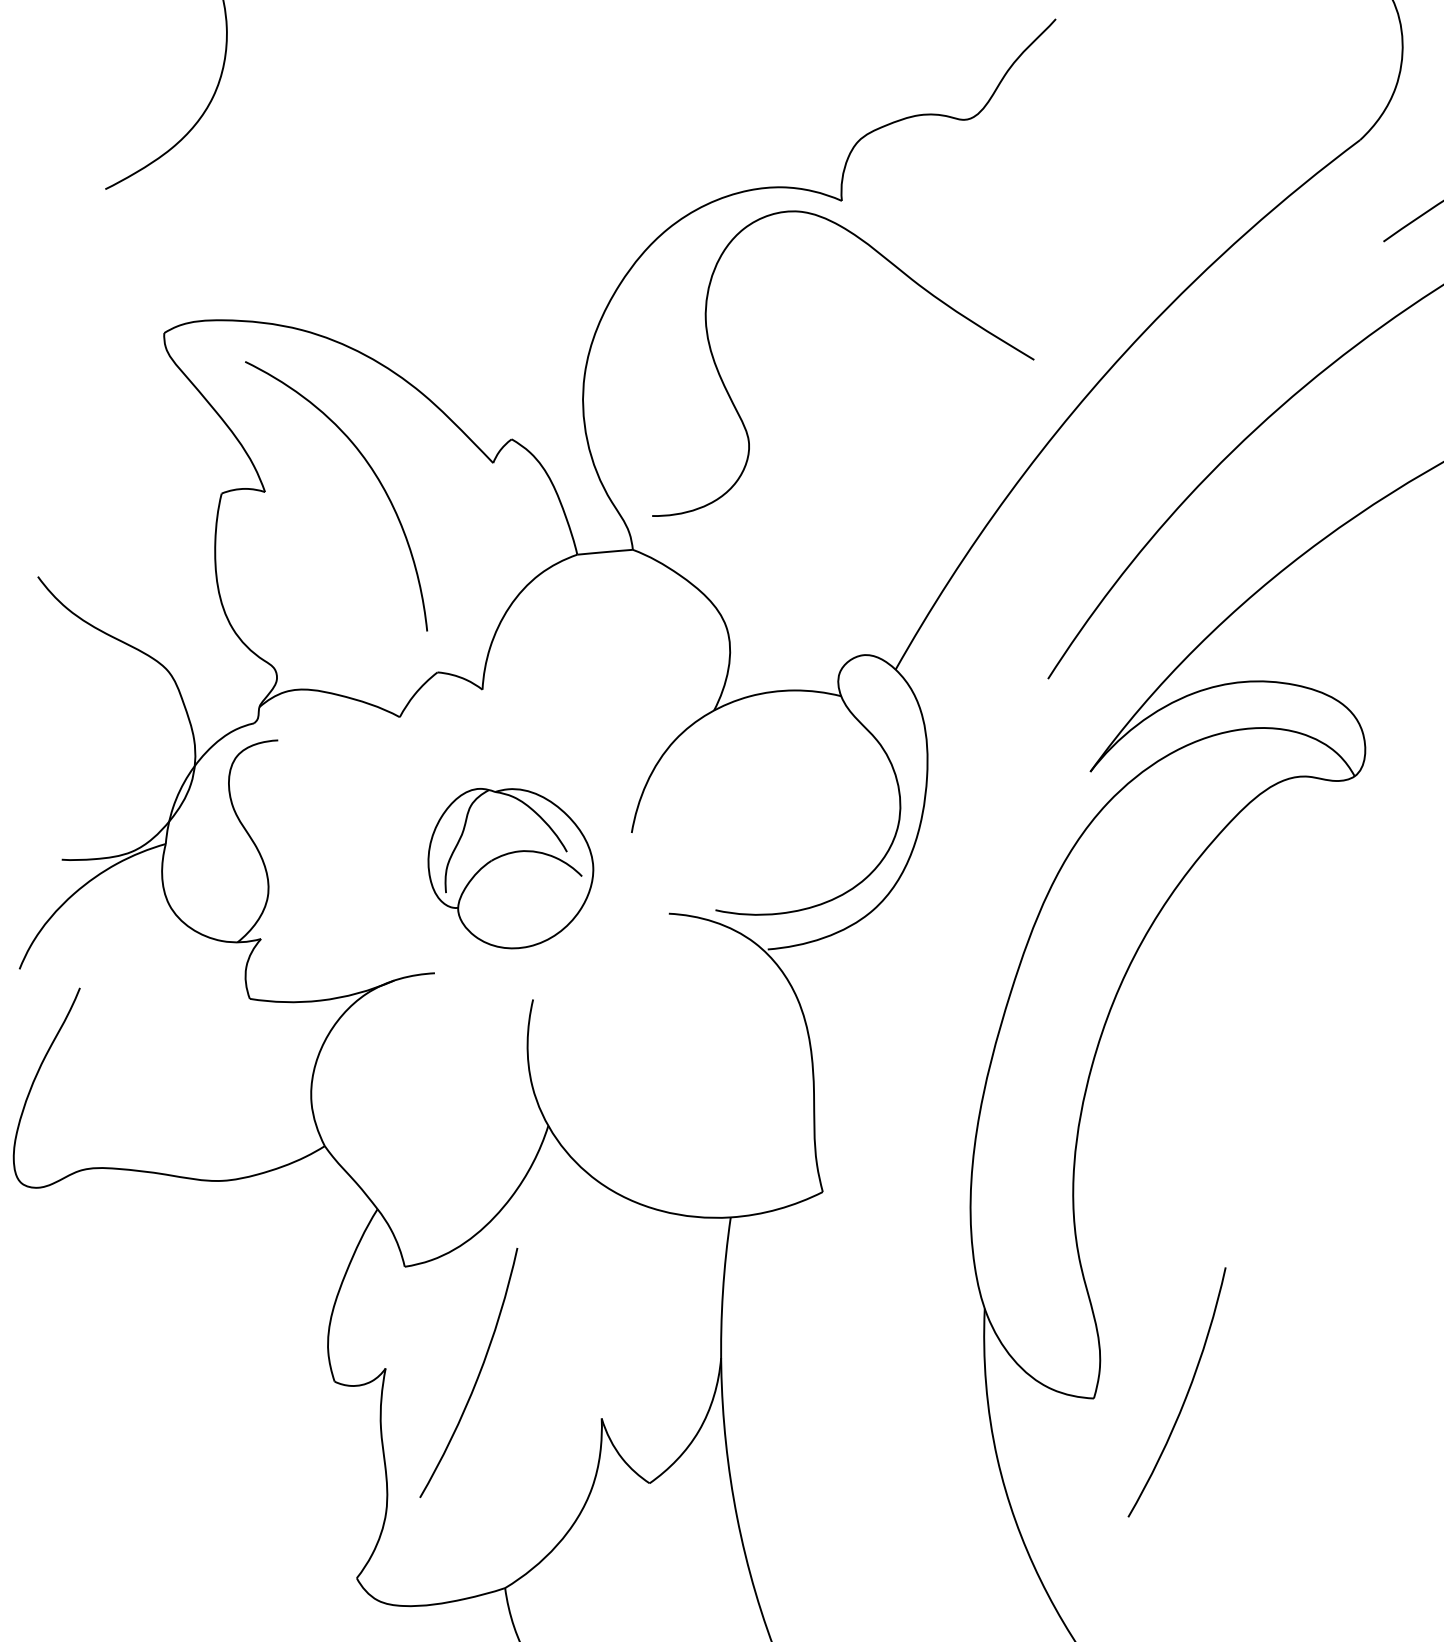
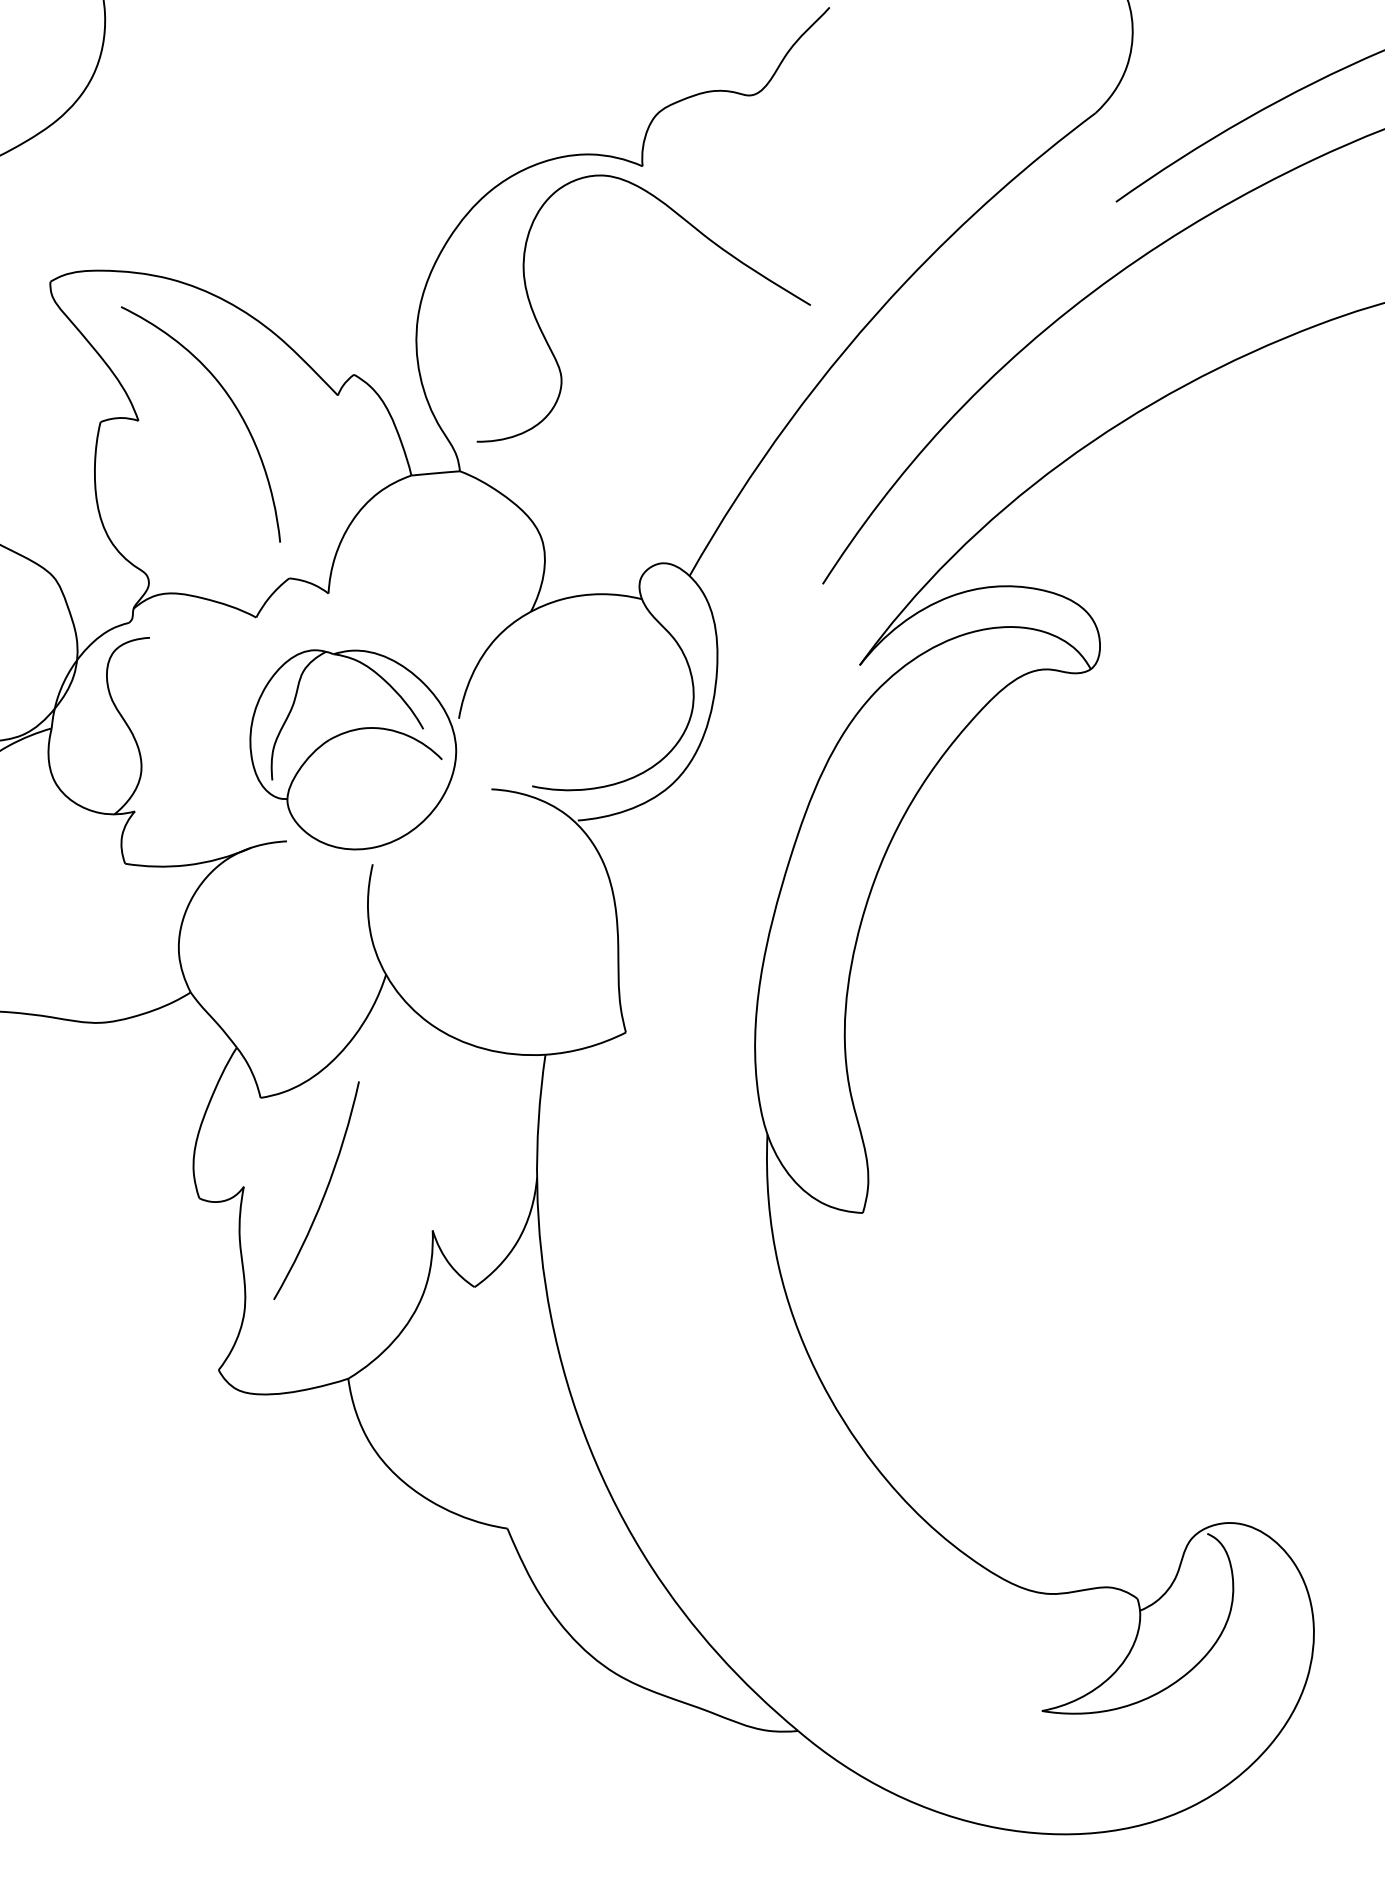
part: (511, 868) -> (353, 749), size x1.43
curve: (1186, 1393) -> (943, 1208), removed

